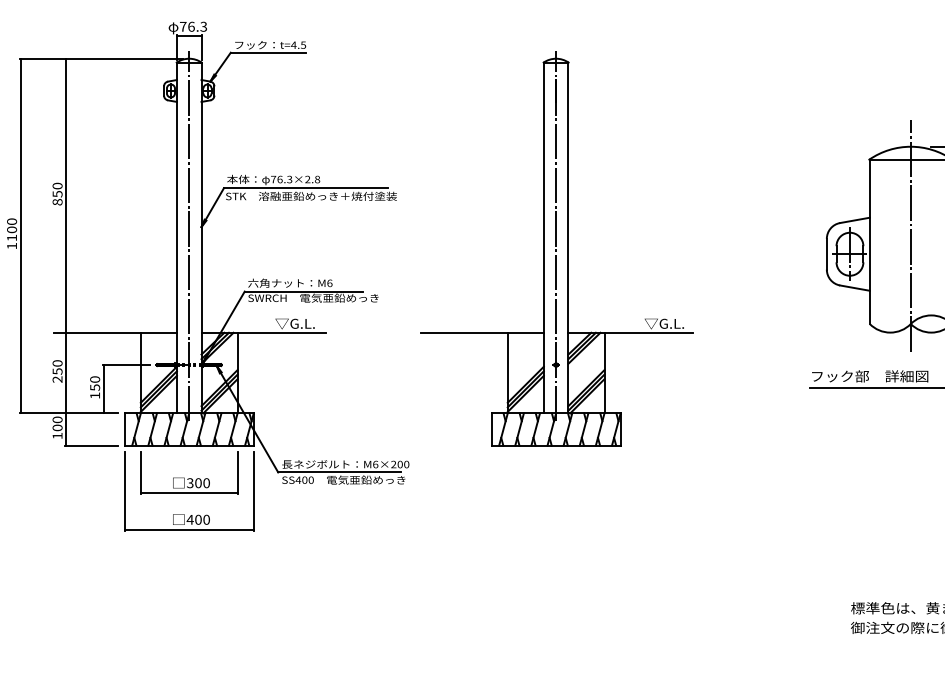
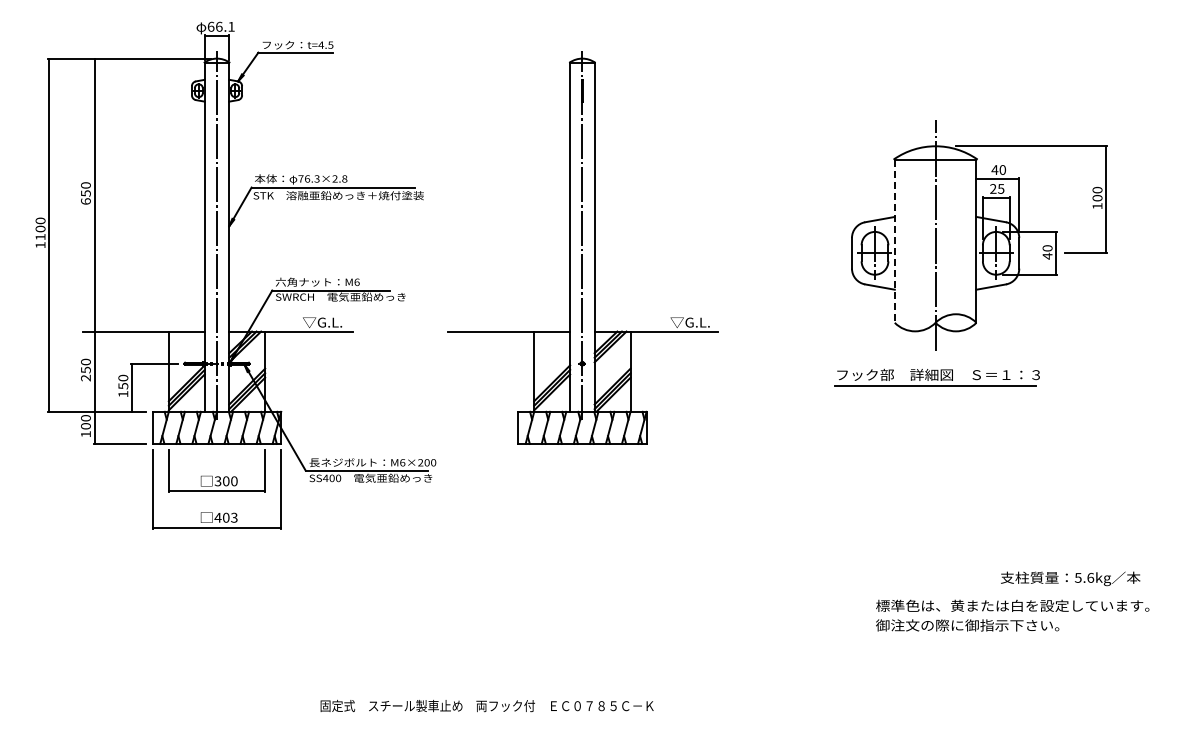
text: (192, 26) -> (220, 26), 76.3 -> 66.1
text: (57, 202) -> (85, 201), 850 -> 650
line: (869, 242) -> (894, 241), solid -> dashed
text: (206, 519) -> (234, 517), 400 -> 403

